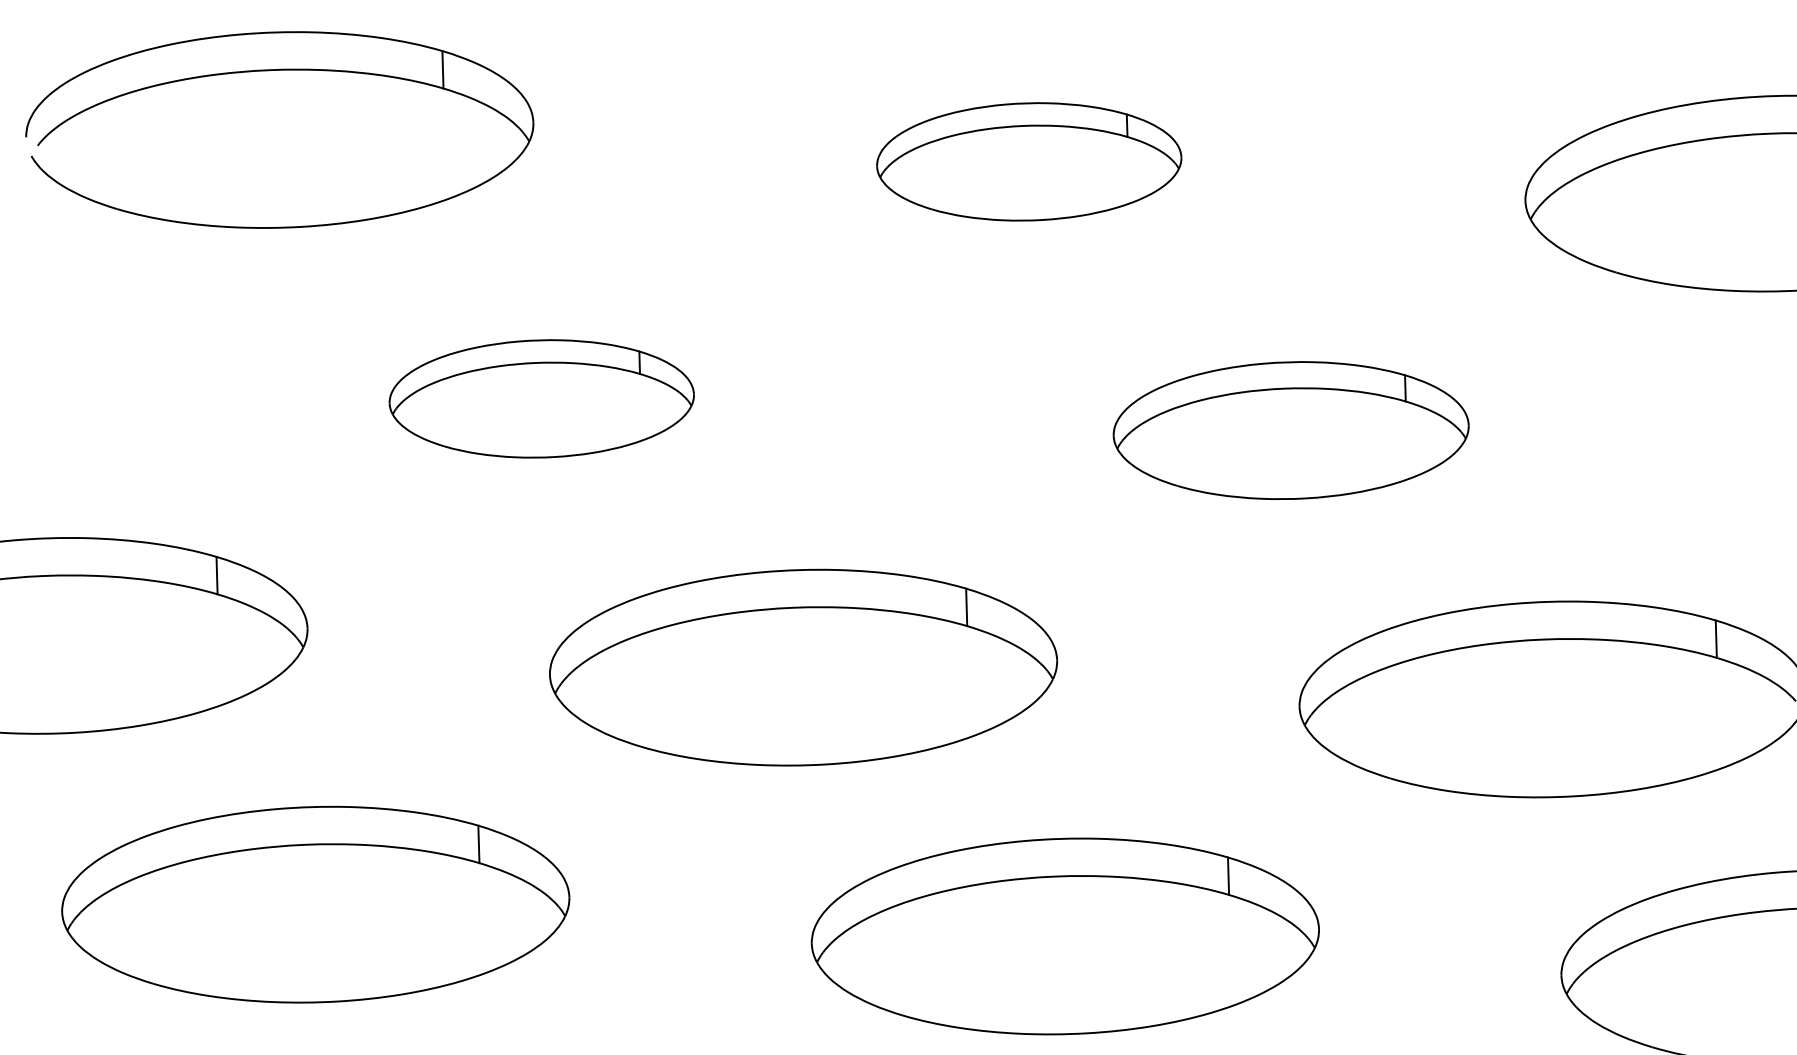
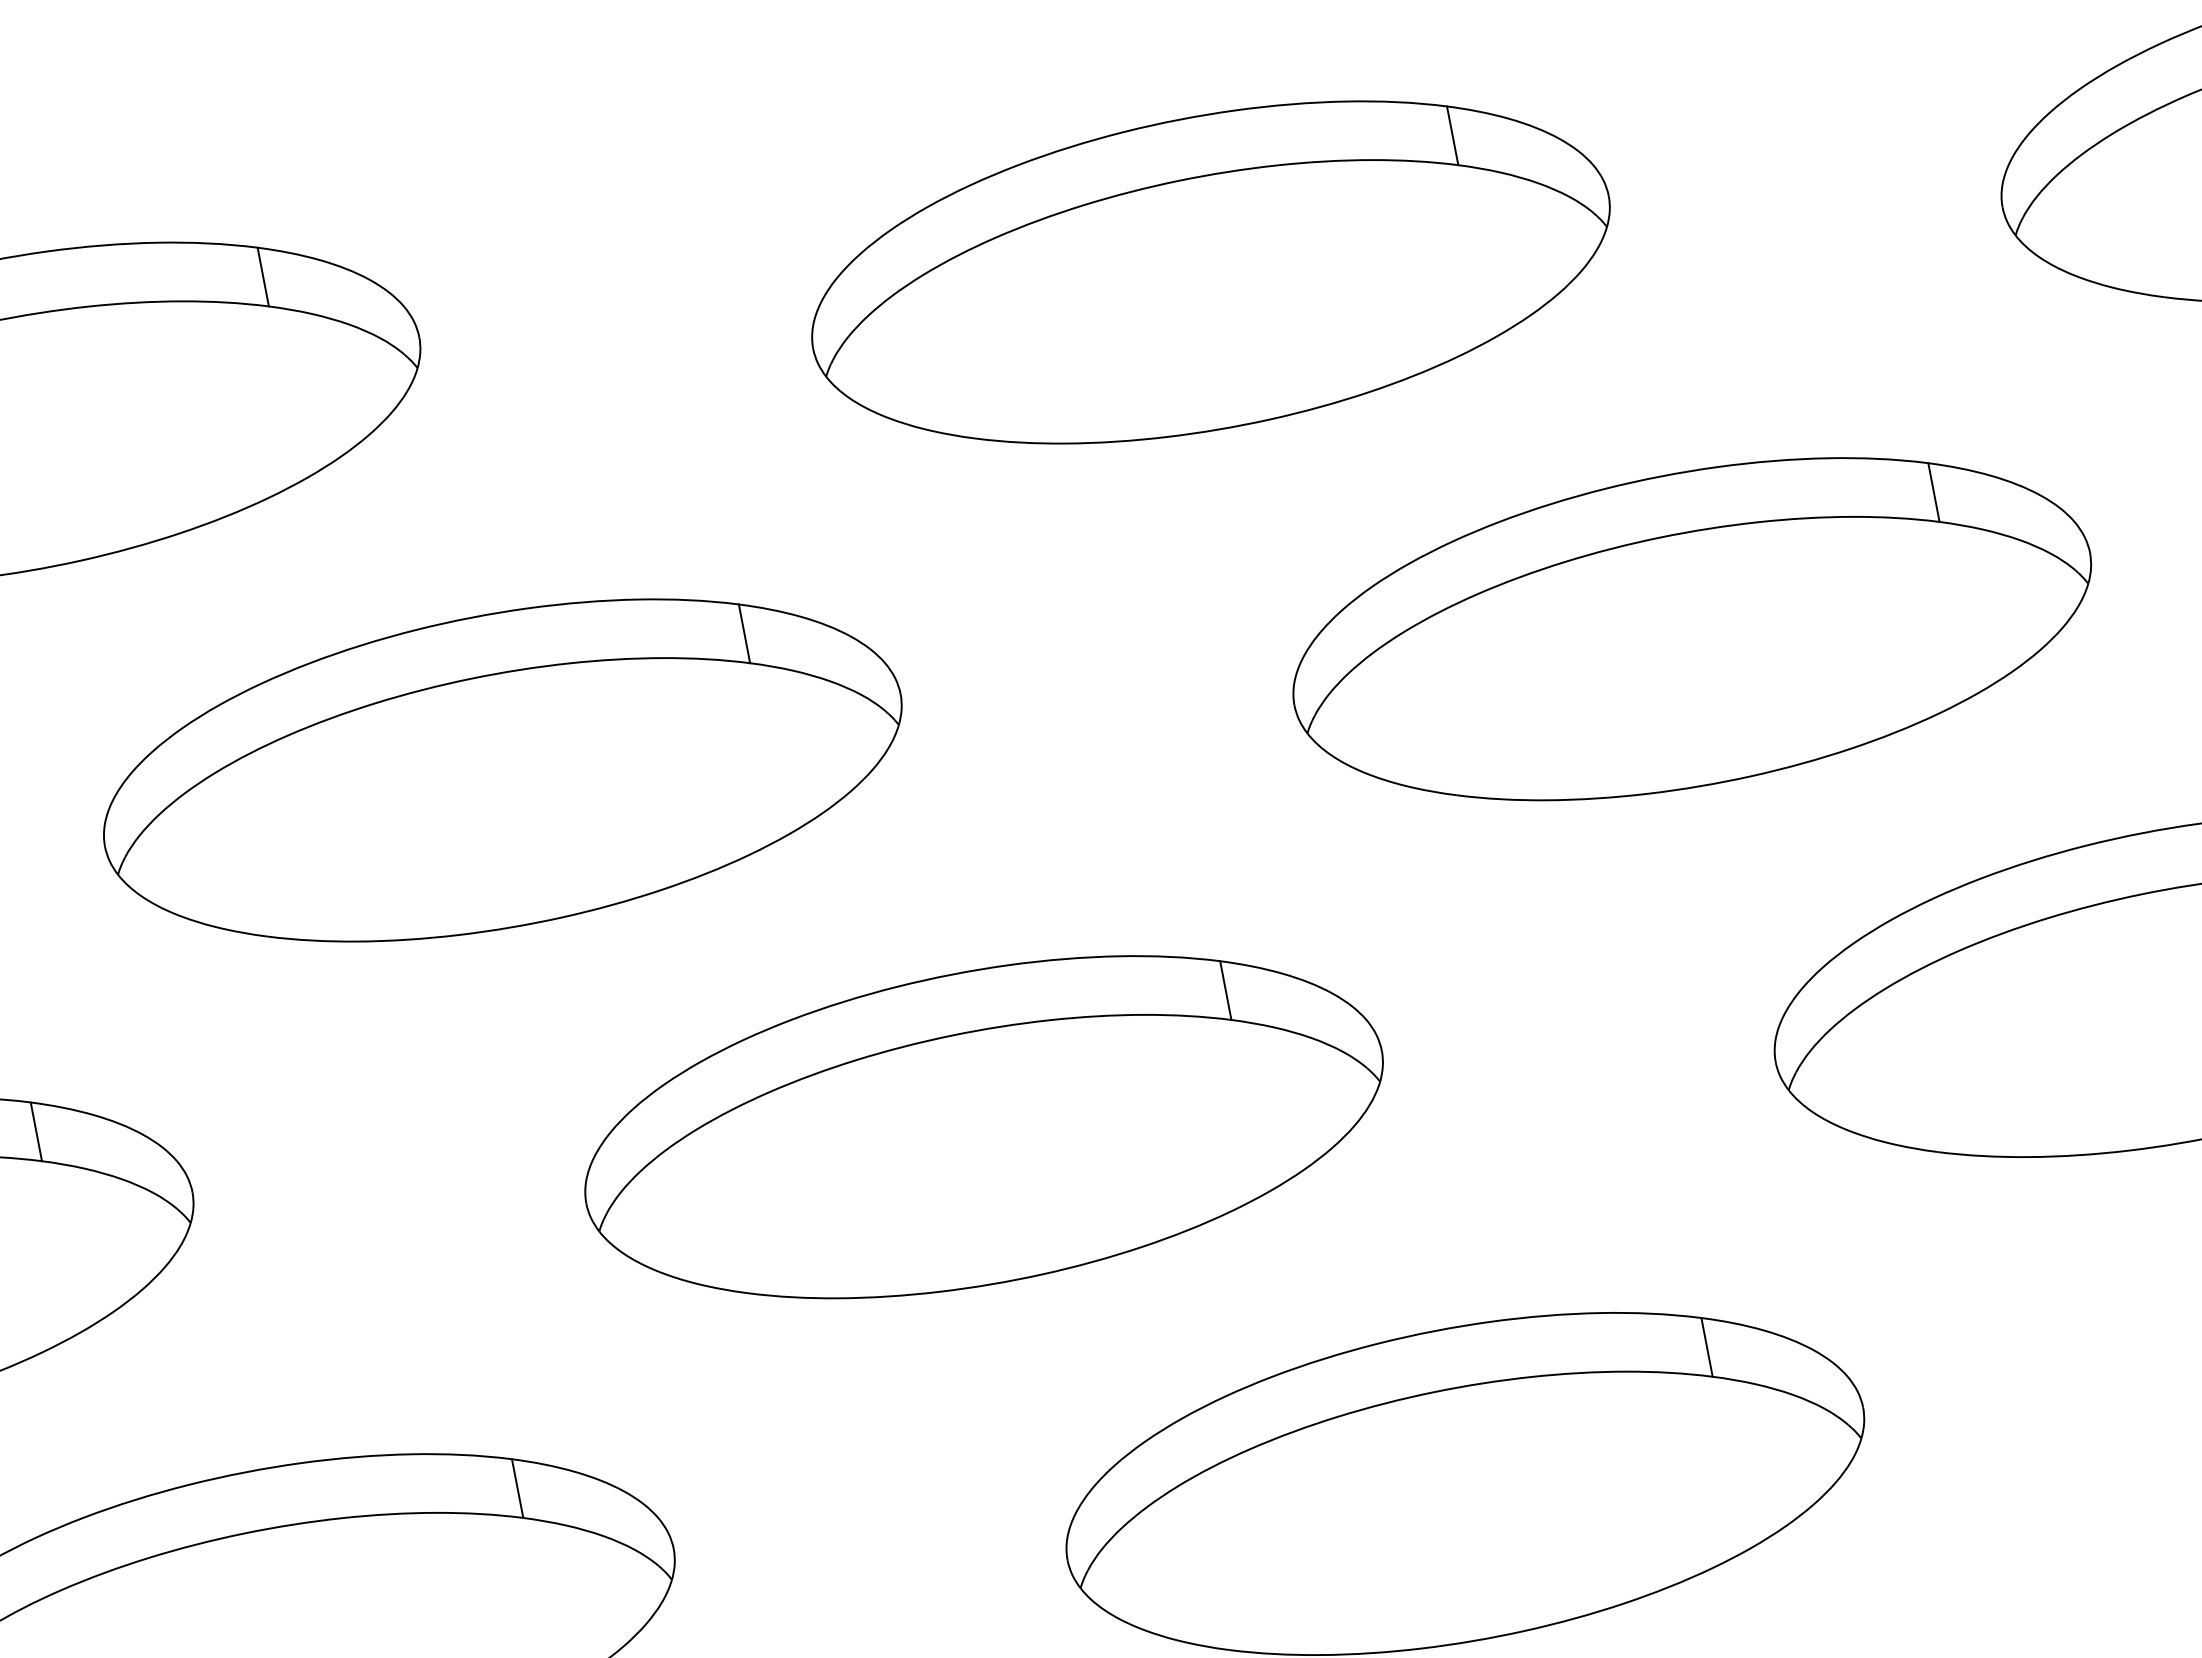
part: (1028, 161) -> (1209, 272), size x1.67
part: (541, 398) -> (502, 769), size x1.67
part: (1290, 430) -> (1690, 629), size x1.43

